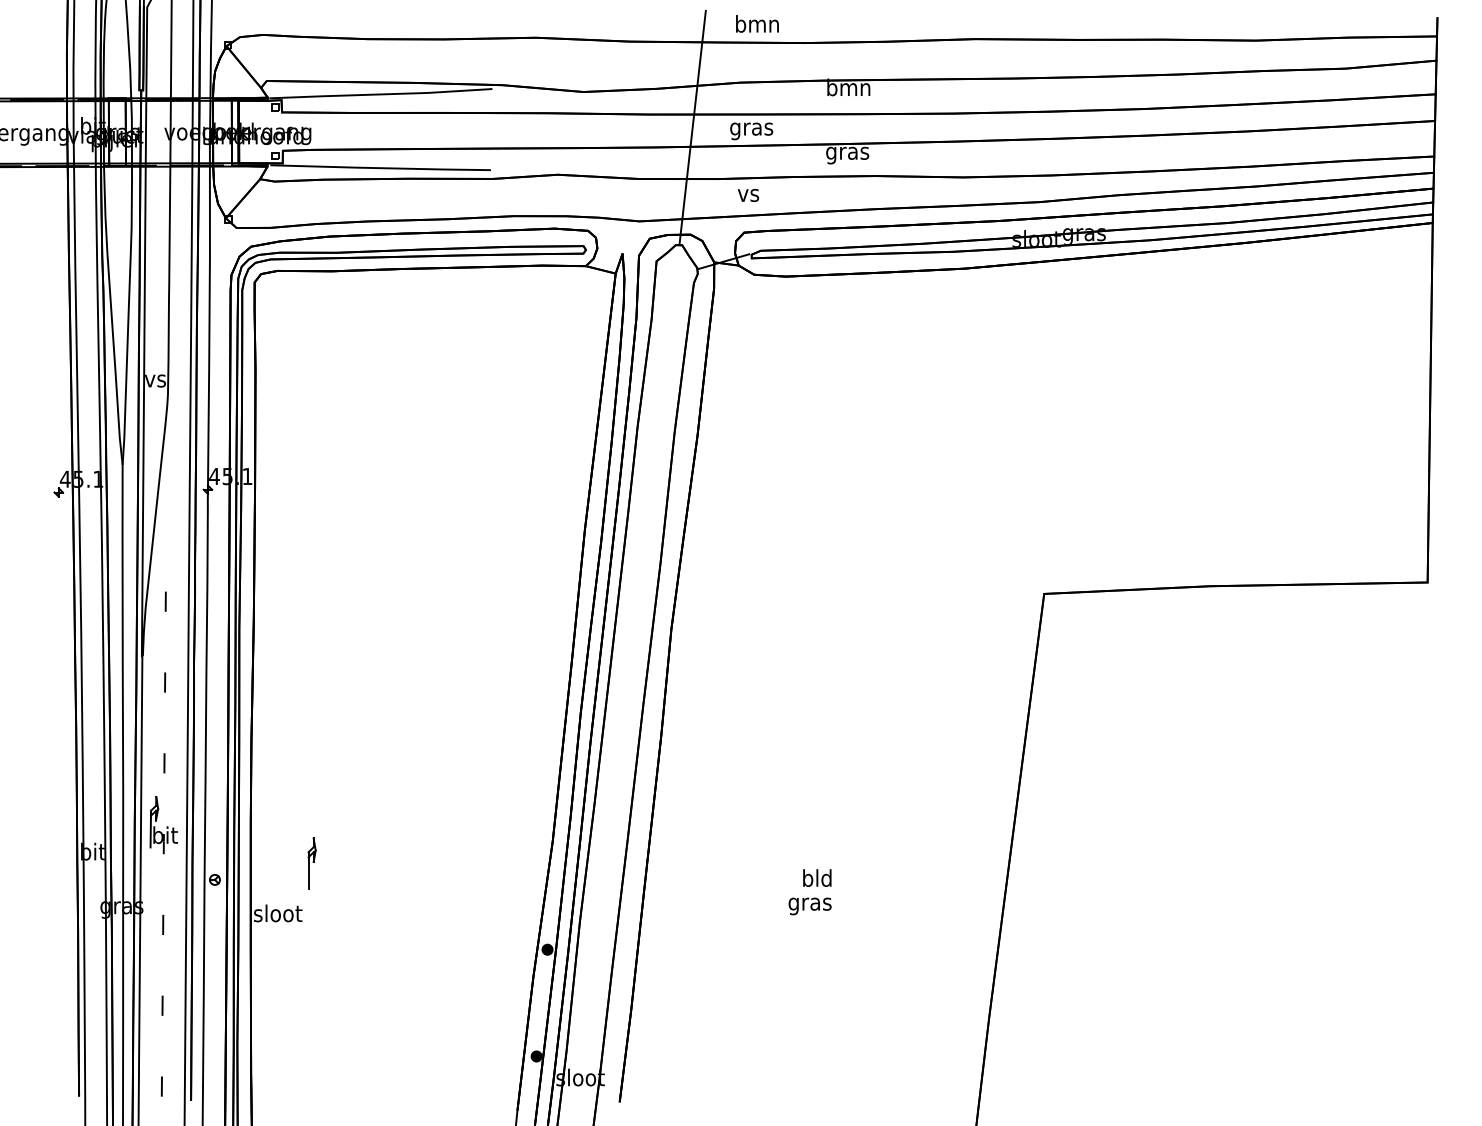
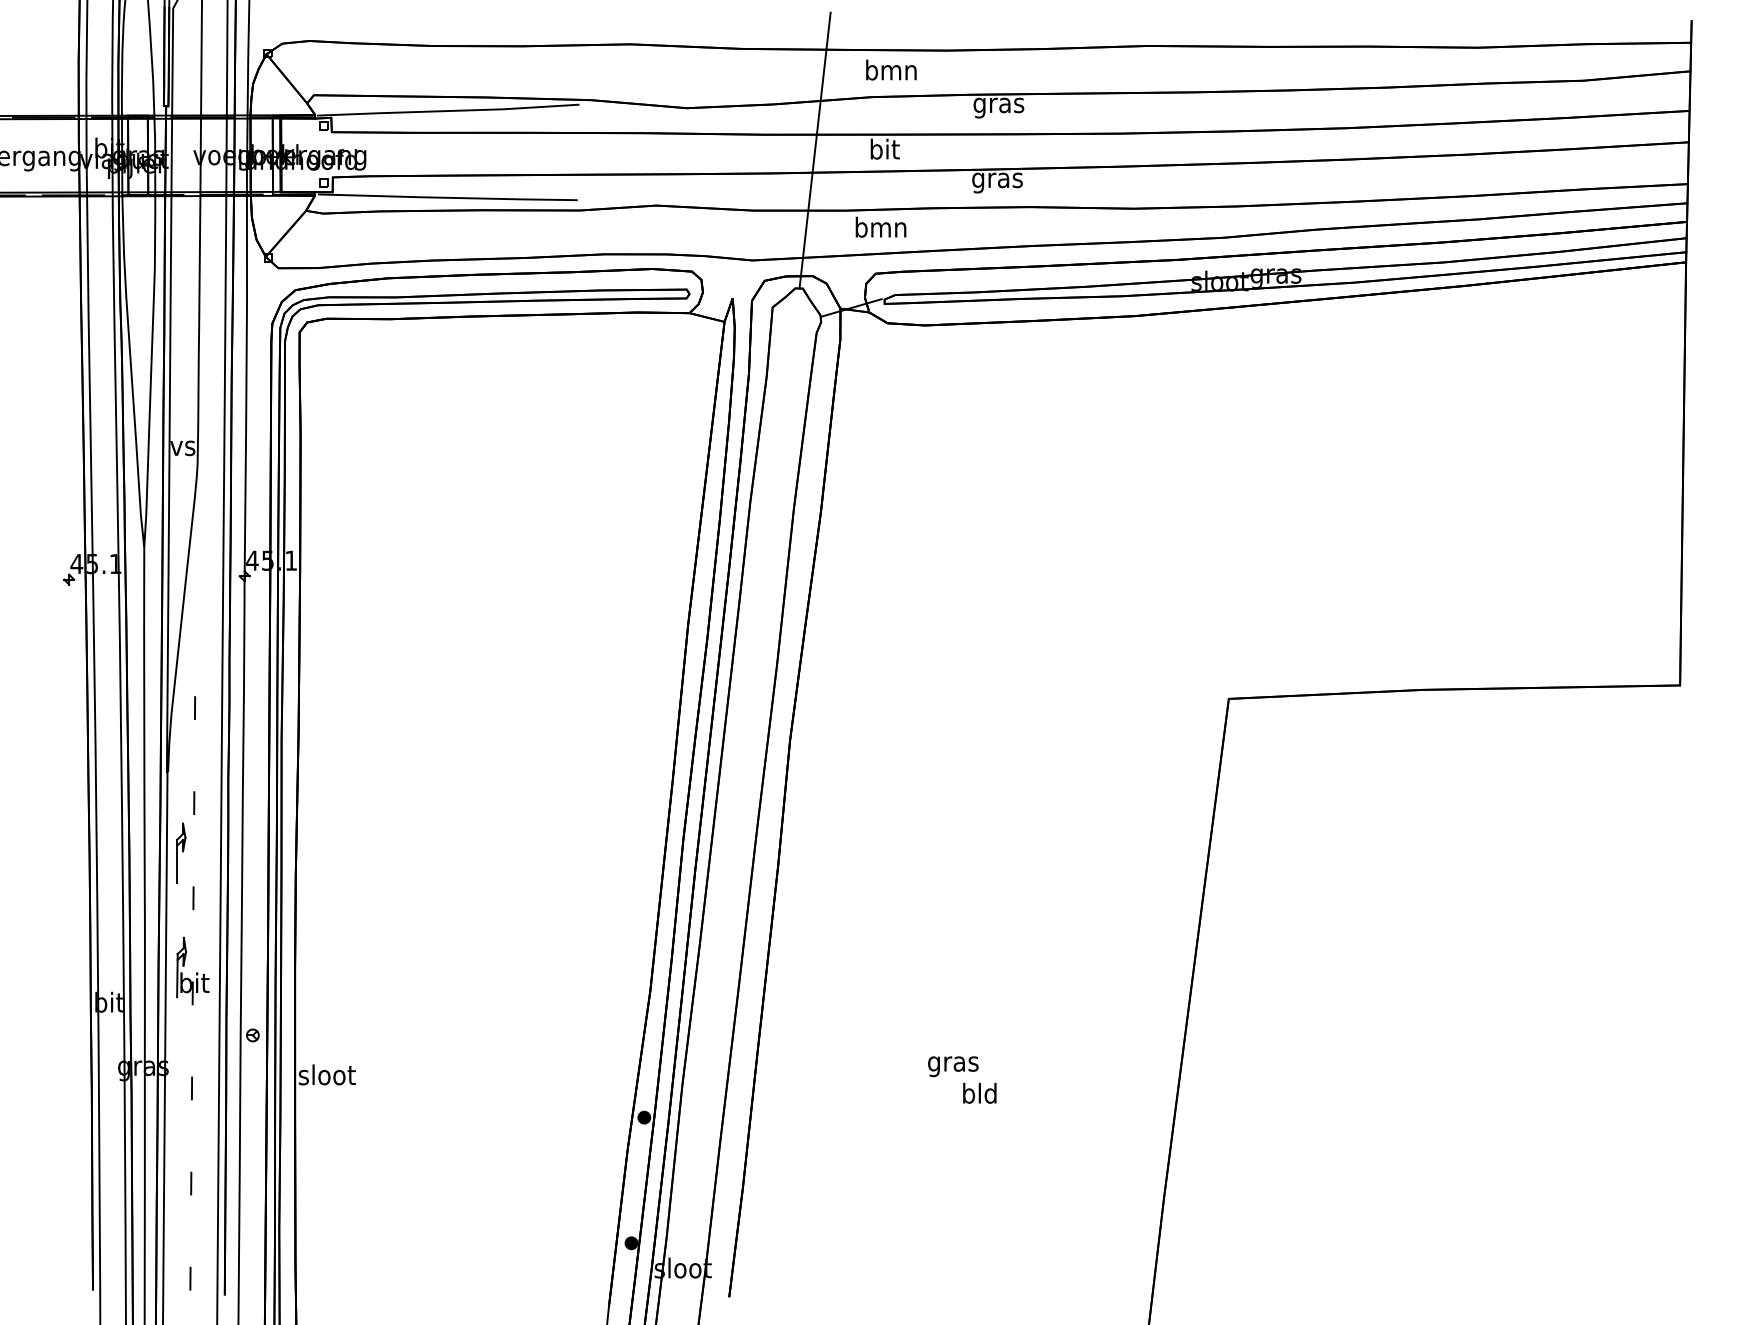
text: (757, 23) -> (891, 69), moved
text: (848, 89) -> (998, 105), bmn -> gras
text: (751, 128) -> (884, 151), gras -> bit
text: (748, 192) -> (880, 226), vs -> bmn
part: (312, 862) -> (181, 852), moved
text: (817, 877) -> (979, 1092), moved

